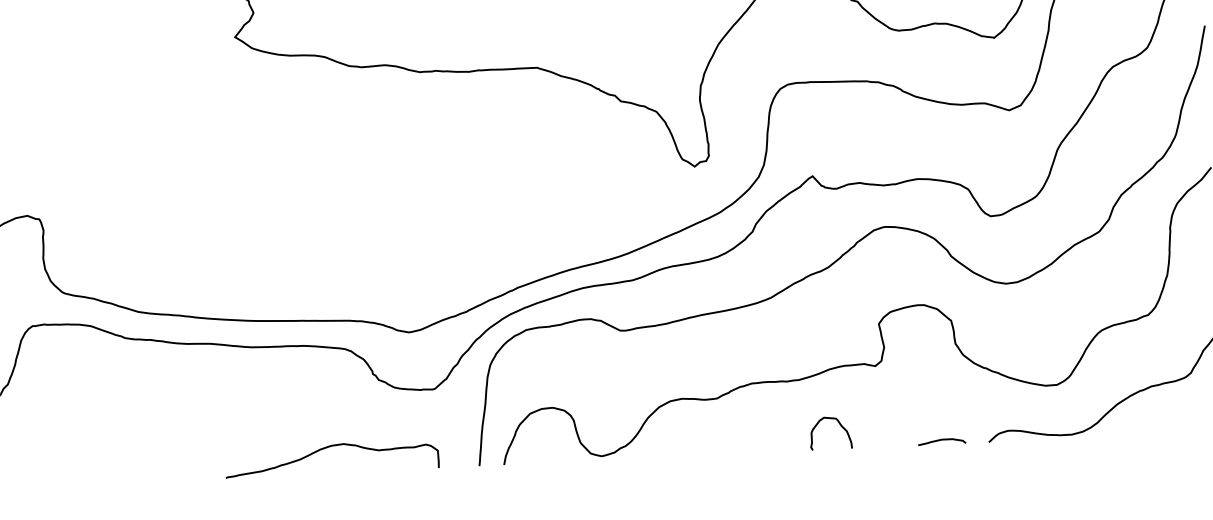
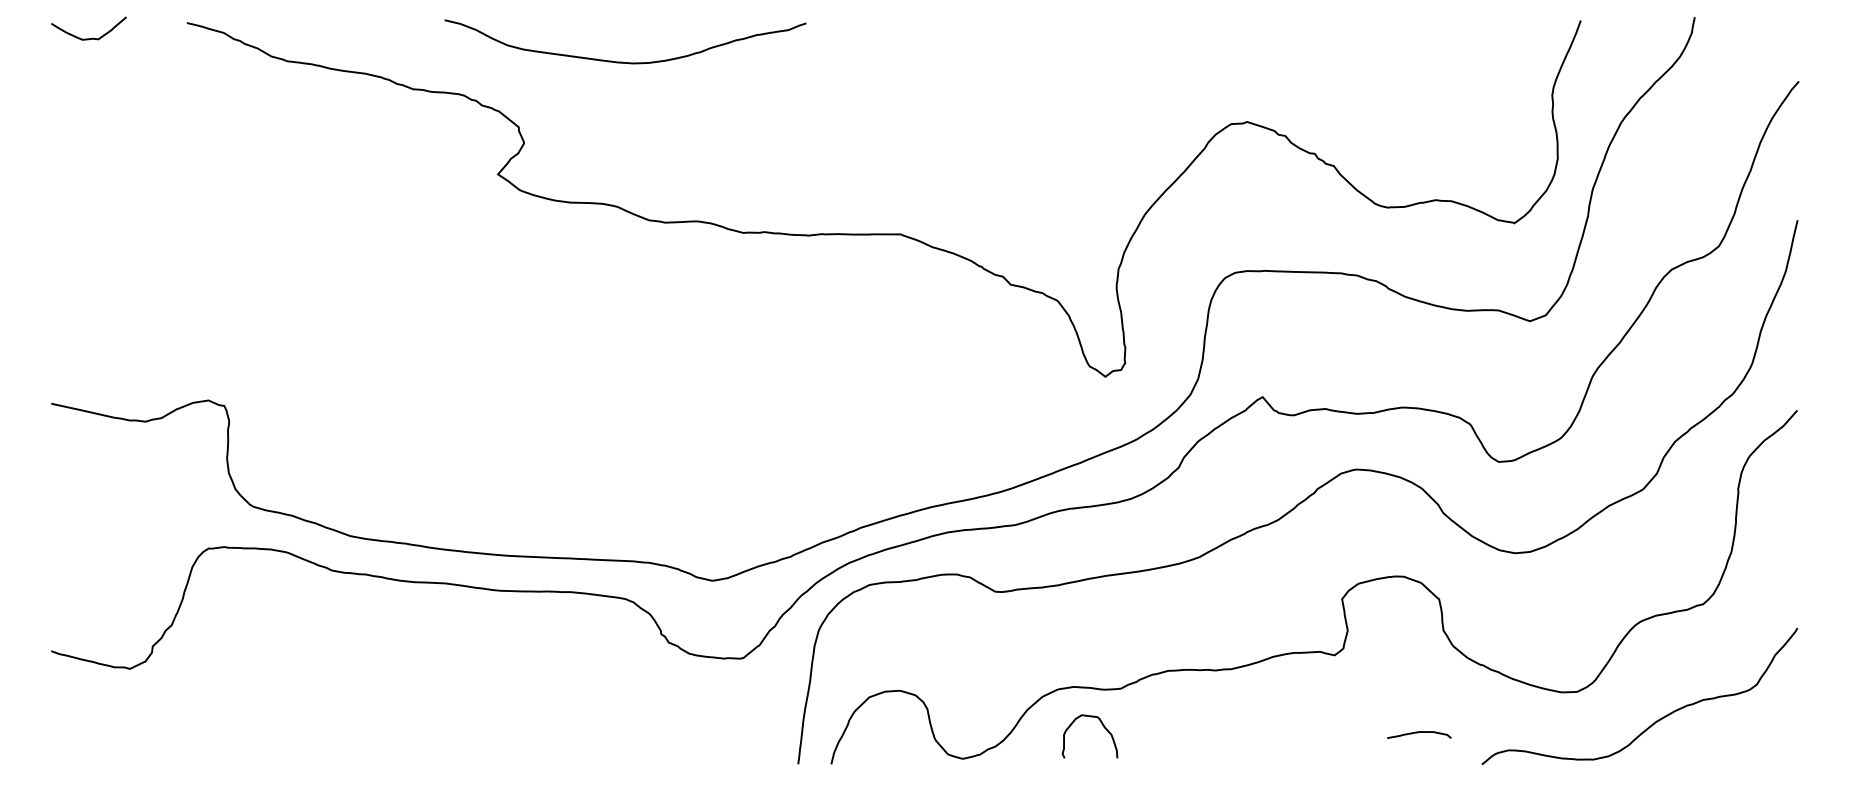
curve: (840, 426) -> (1103, 727), moved
curve: (941, 440) -> (1418, 733), moved
curve: (327, 448) -> (595, 730), removed

